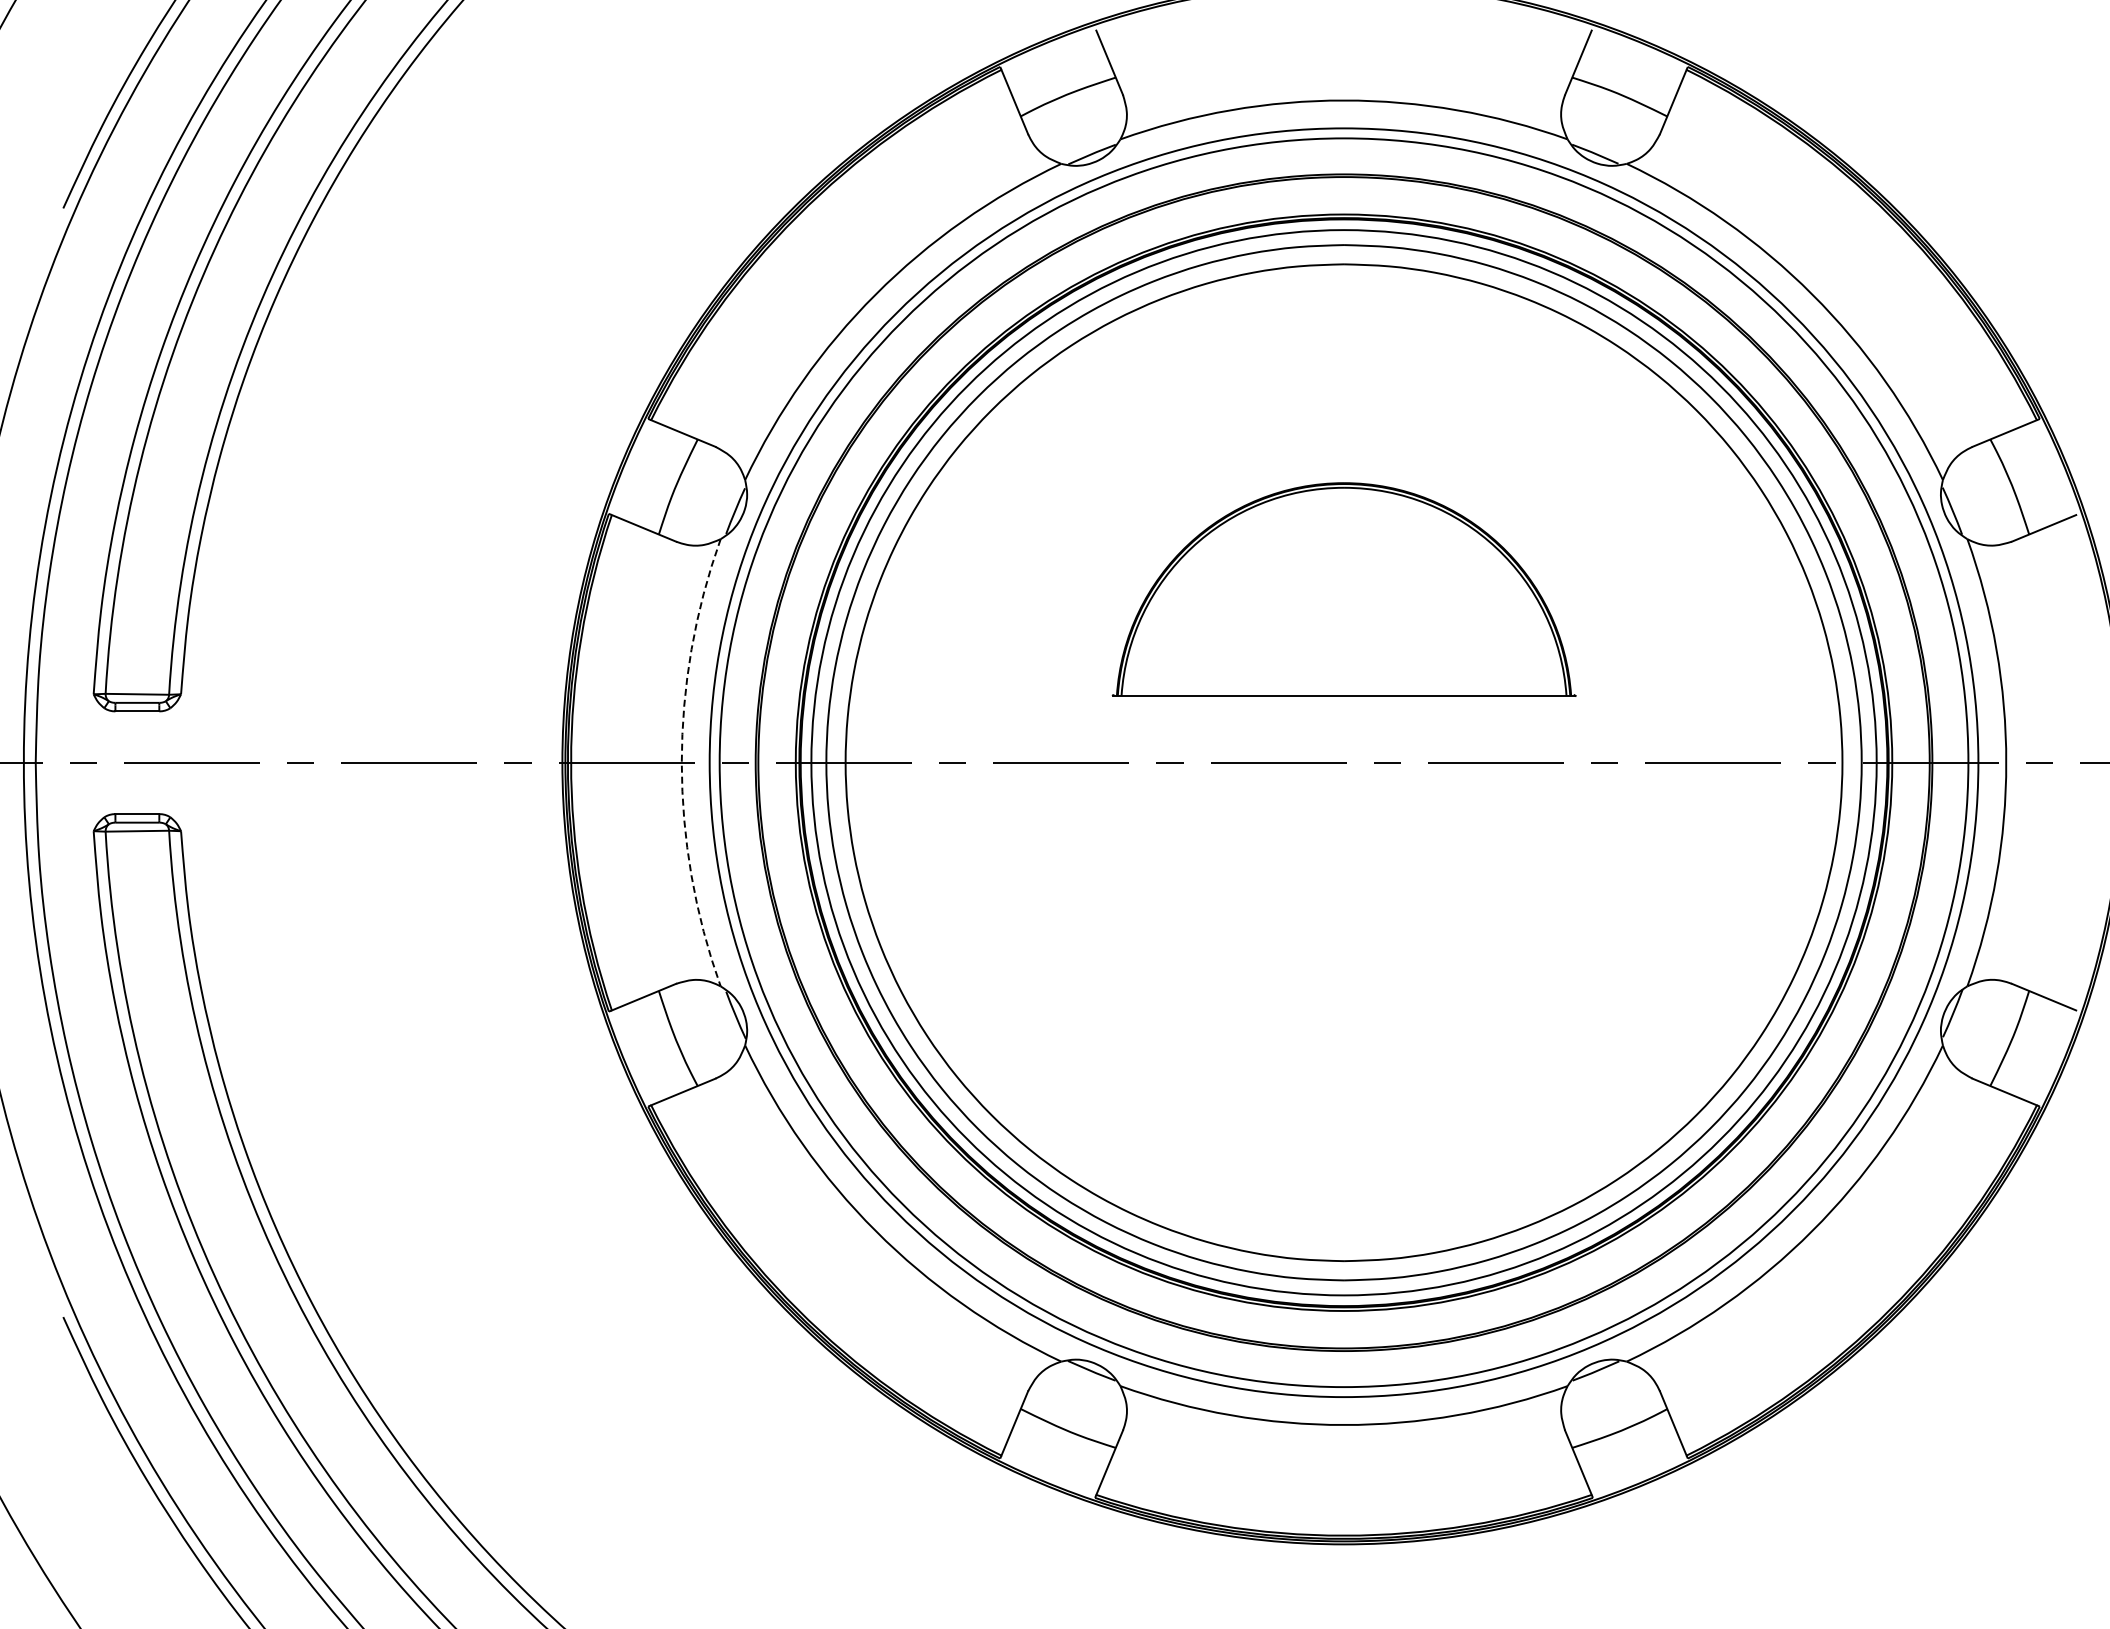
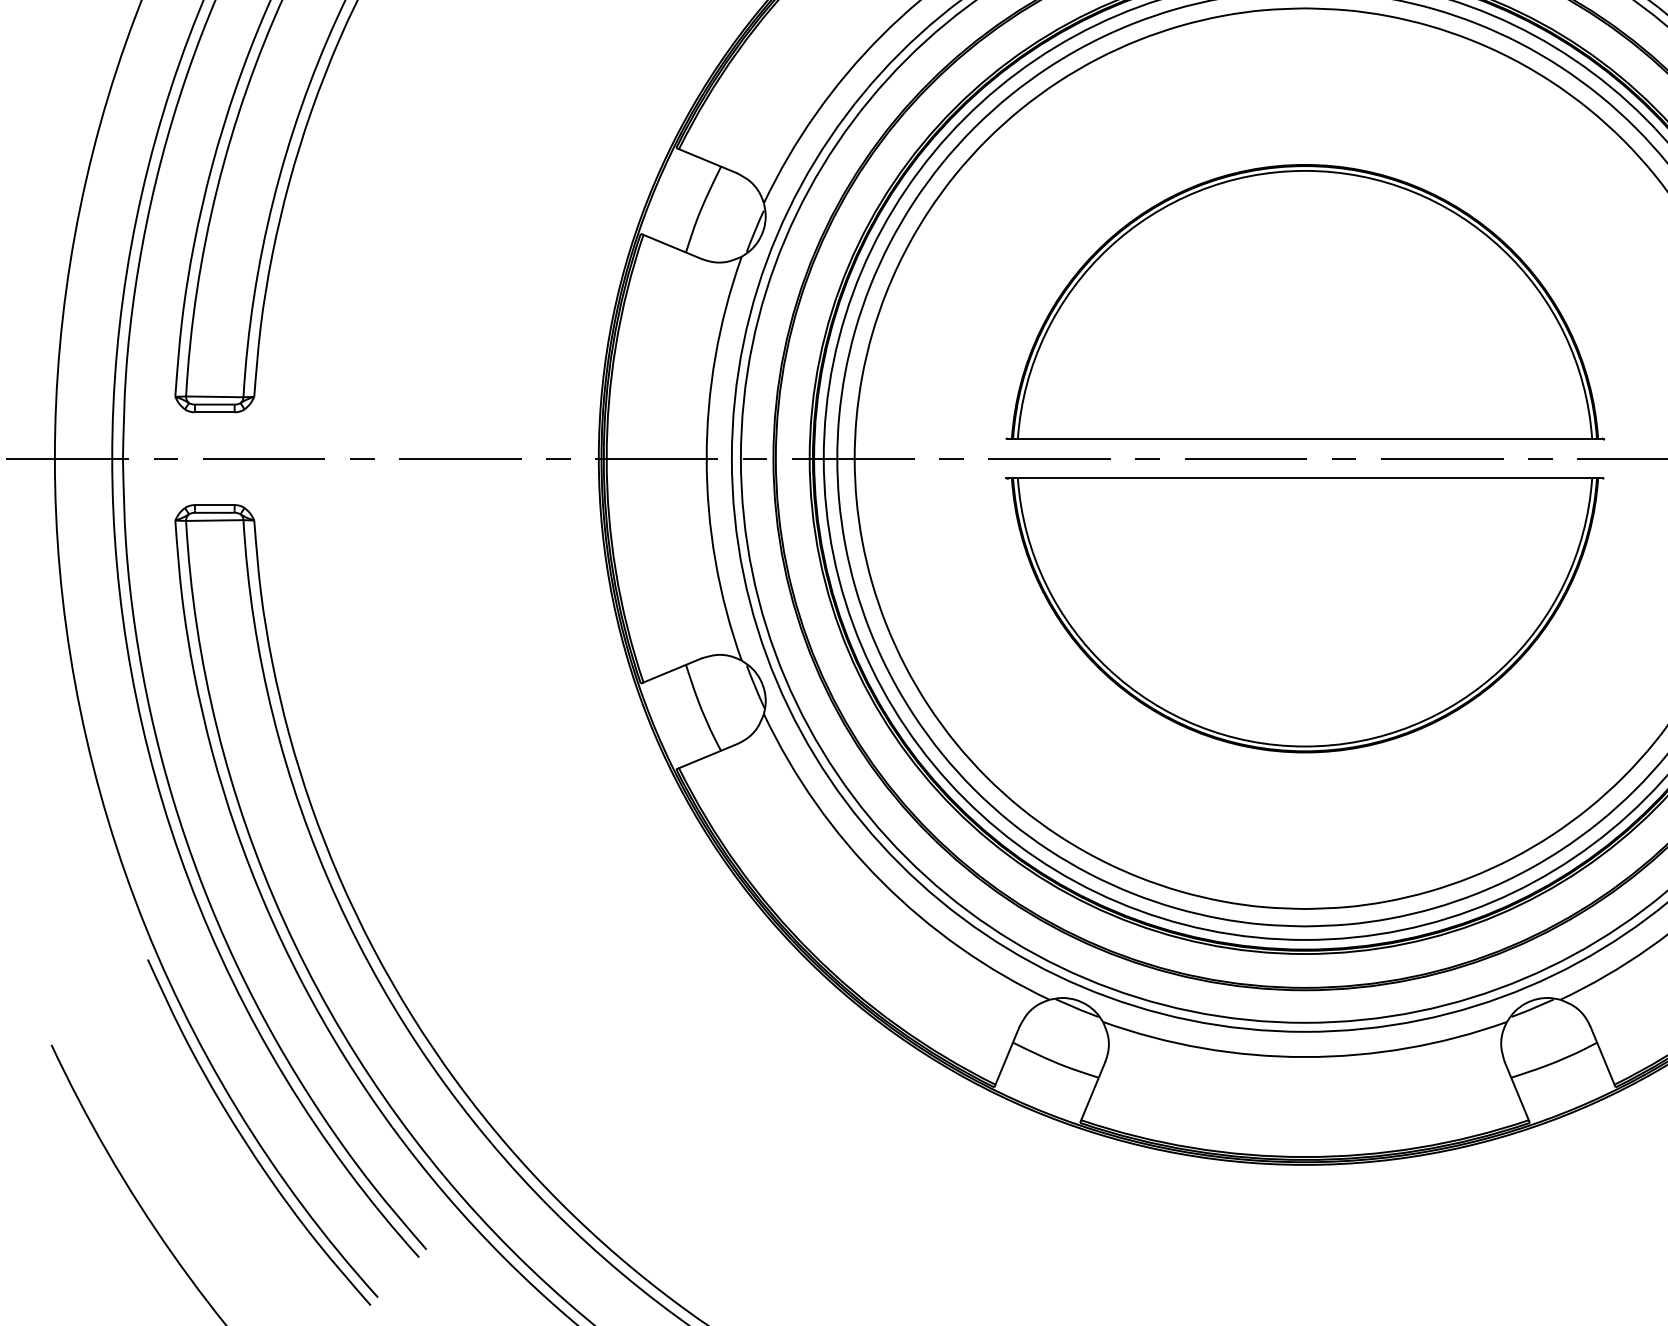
part: (1343, 589) -> (1304, 302), size x1.43
arc: (681, 762) -> (706, 458), dashed -> solid
part: (1343, 935) -> (1304, 614), added

